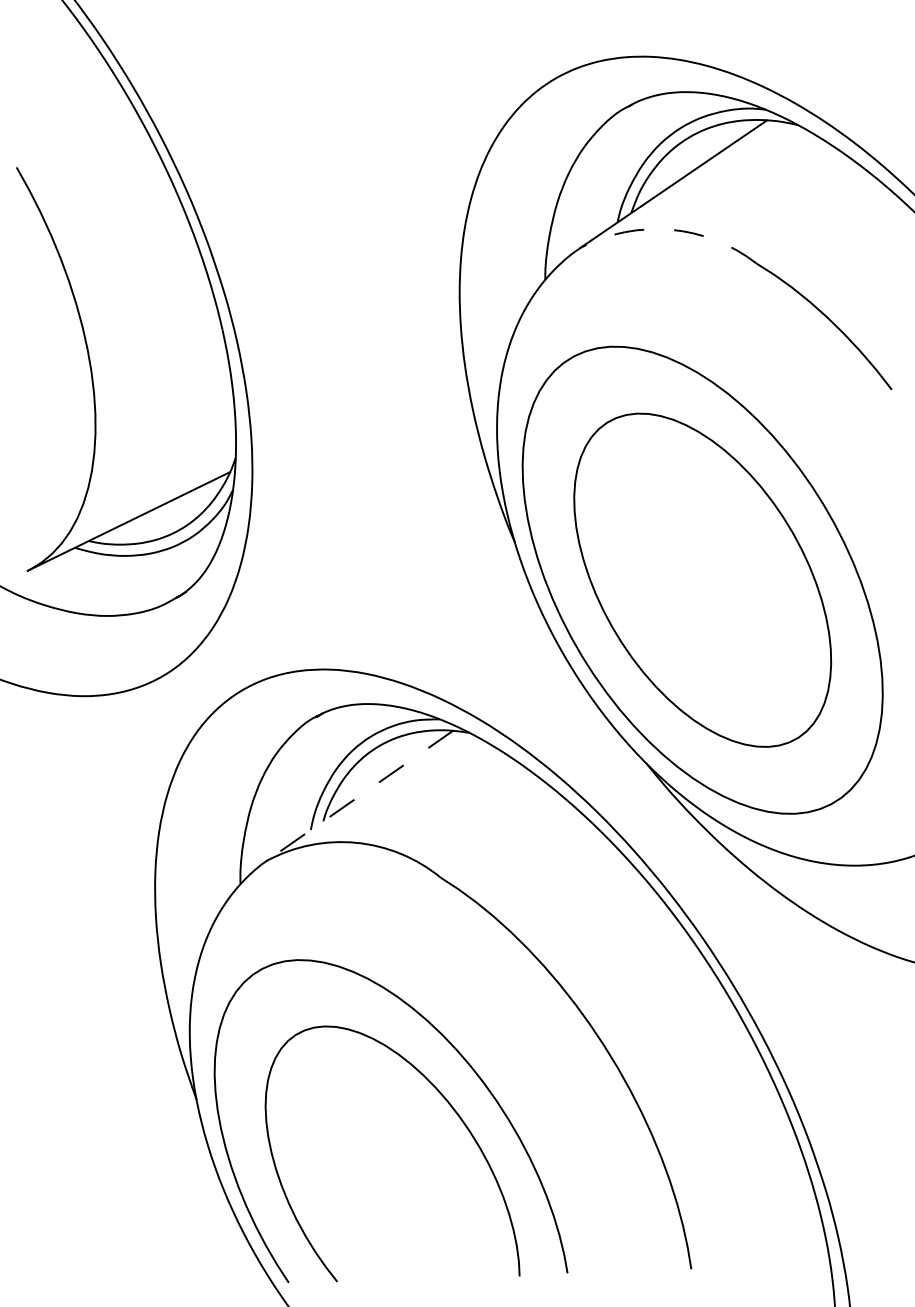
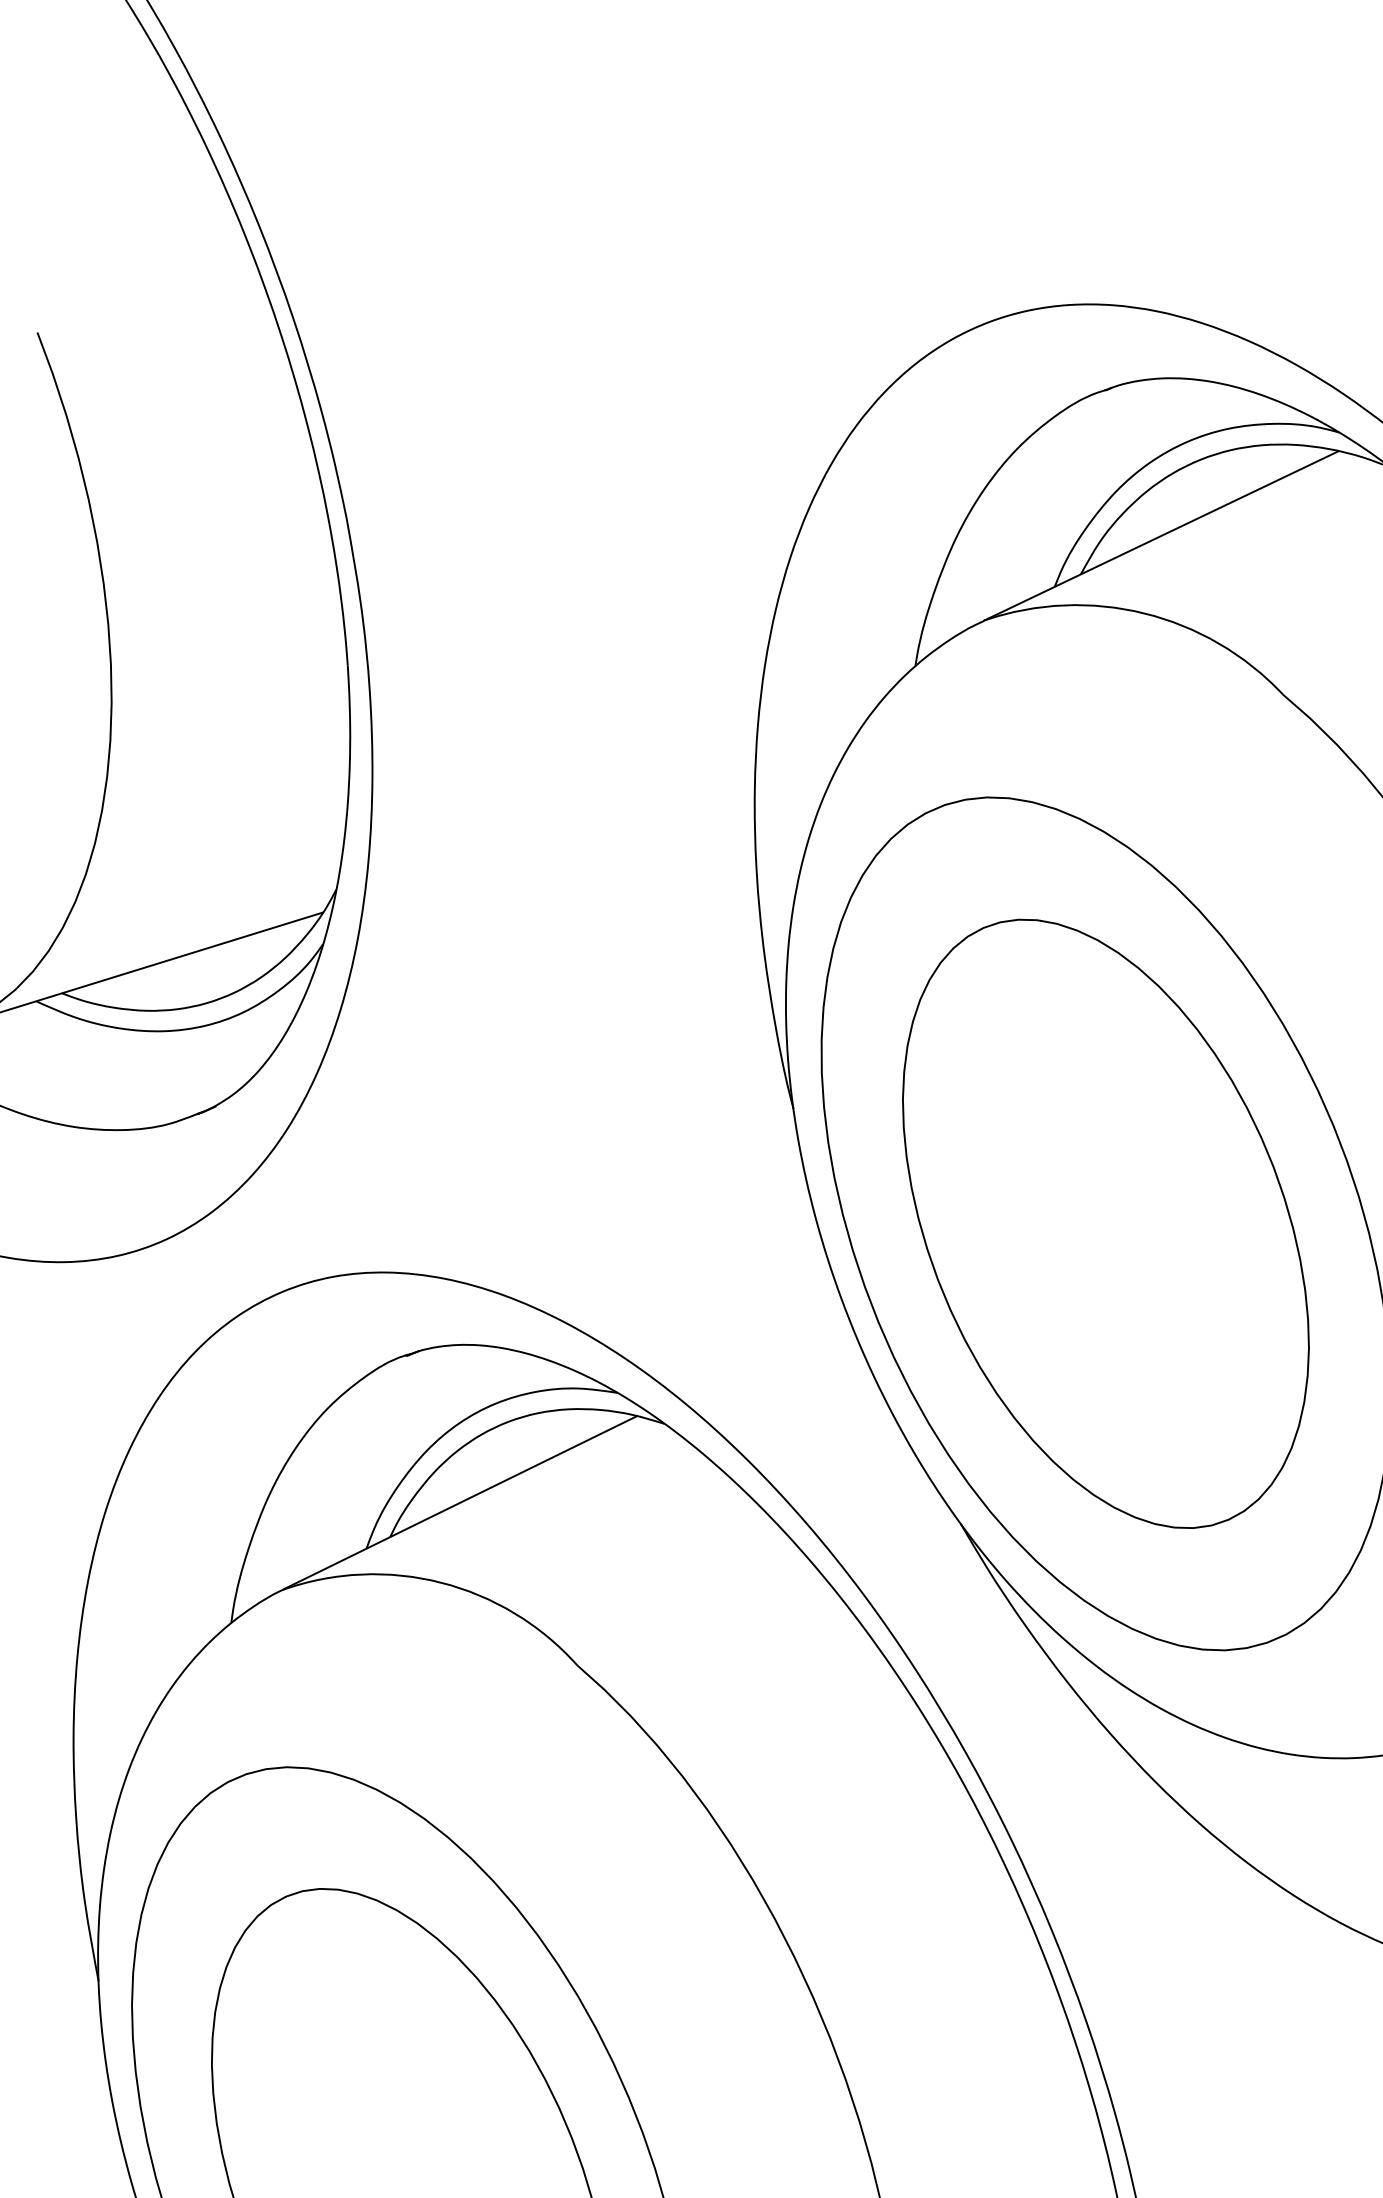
arc: (670, 229) -> (1143, 612), dashed -> solid
line: (360, 795) -> (460, 1502), dashed -> solid

